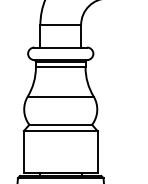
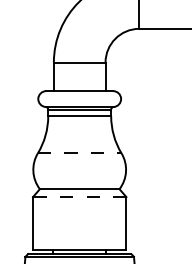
line: (60, 96) -> (79, 153), solid -> dashed
line: (60, 131) -> (79, 197), solid -> dashed

